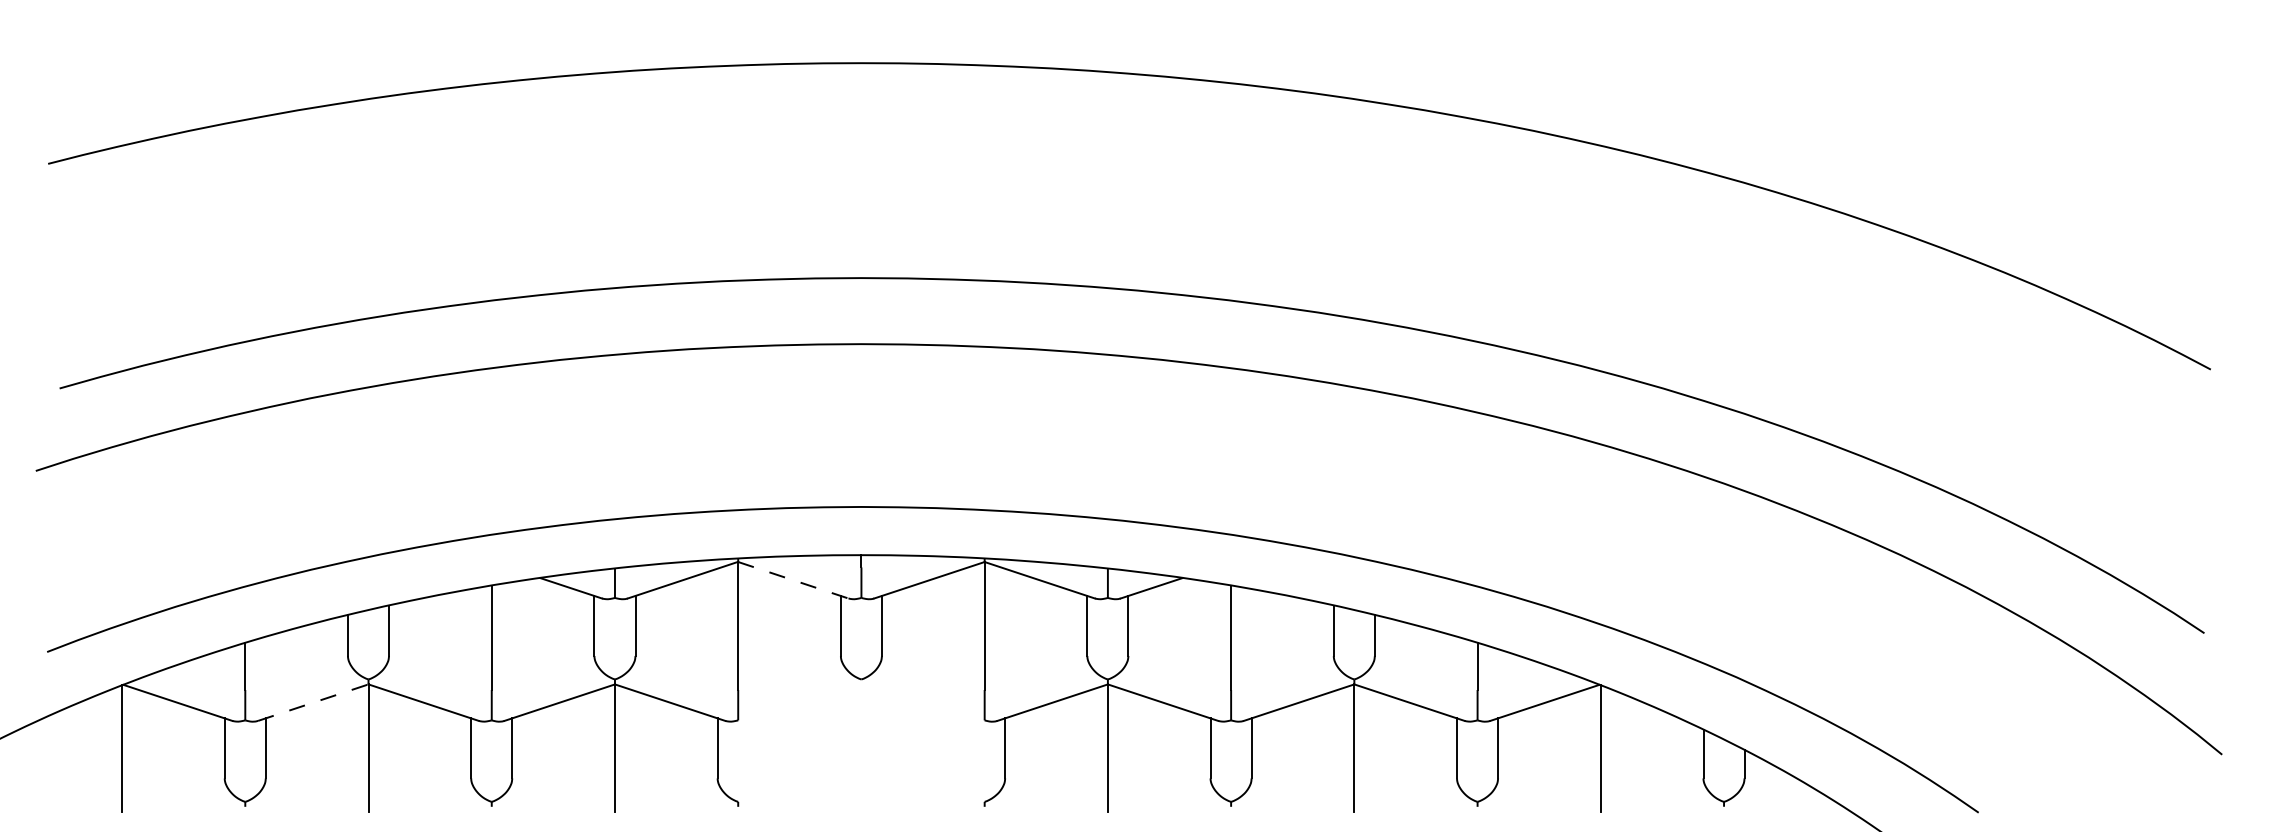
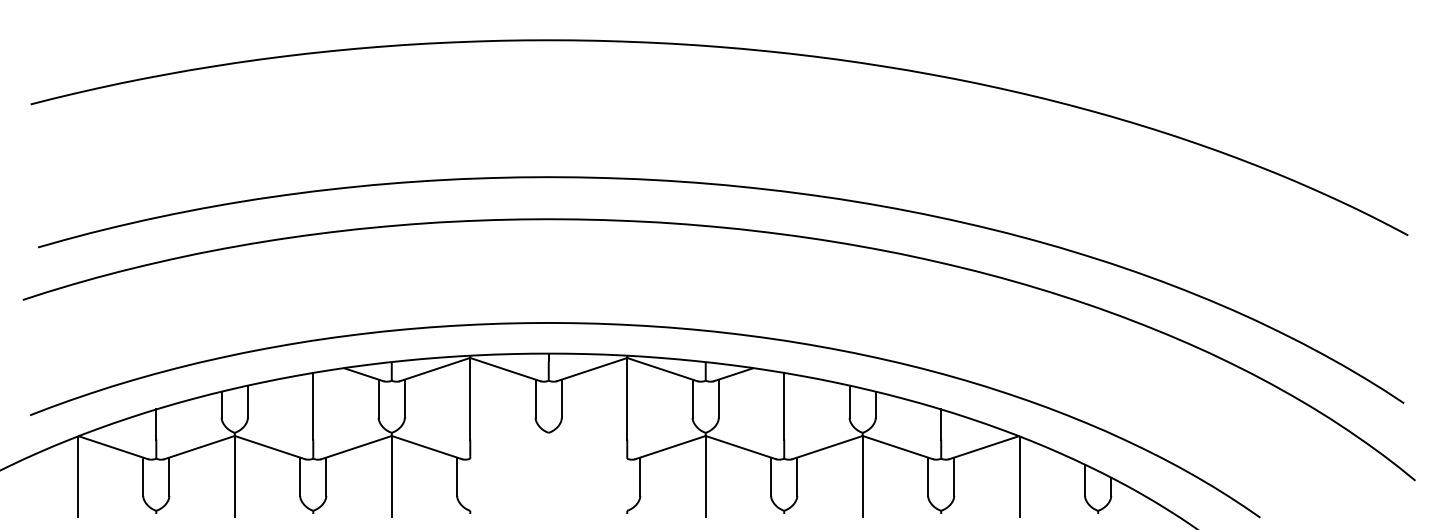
line: (793, 580) -> (505, 369), dashed -> solid
line: (314, 702) -> (200, 447), dashed -> solid

